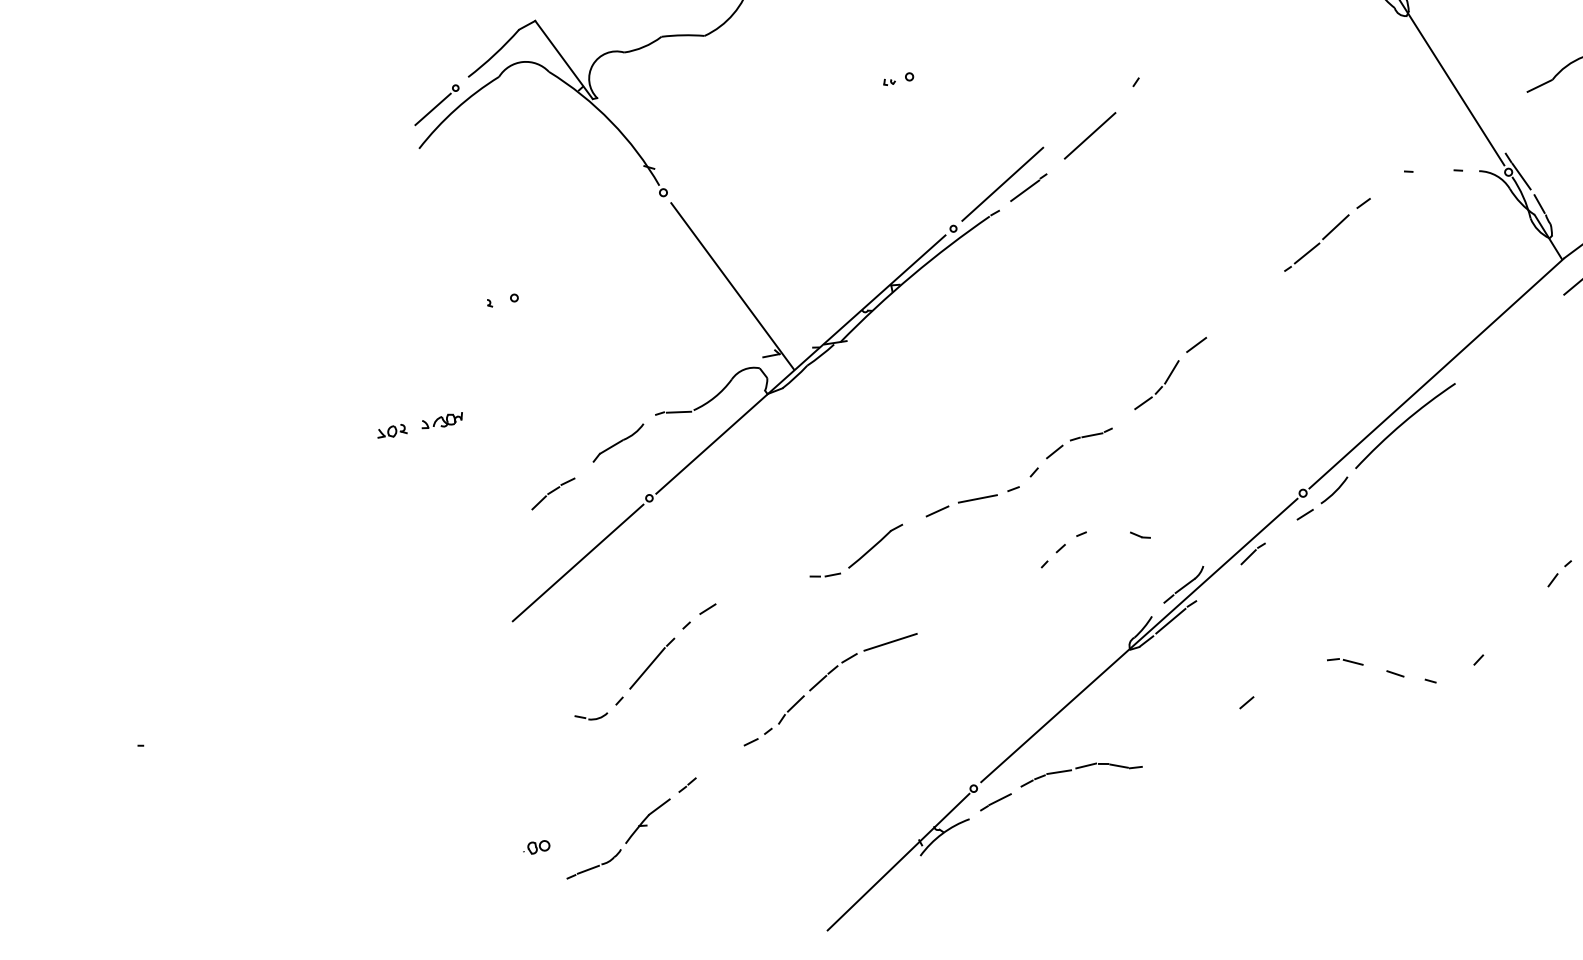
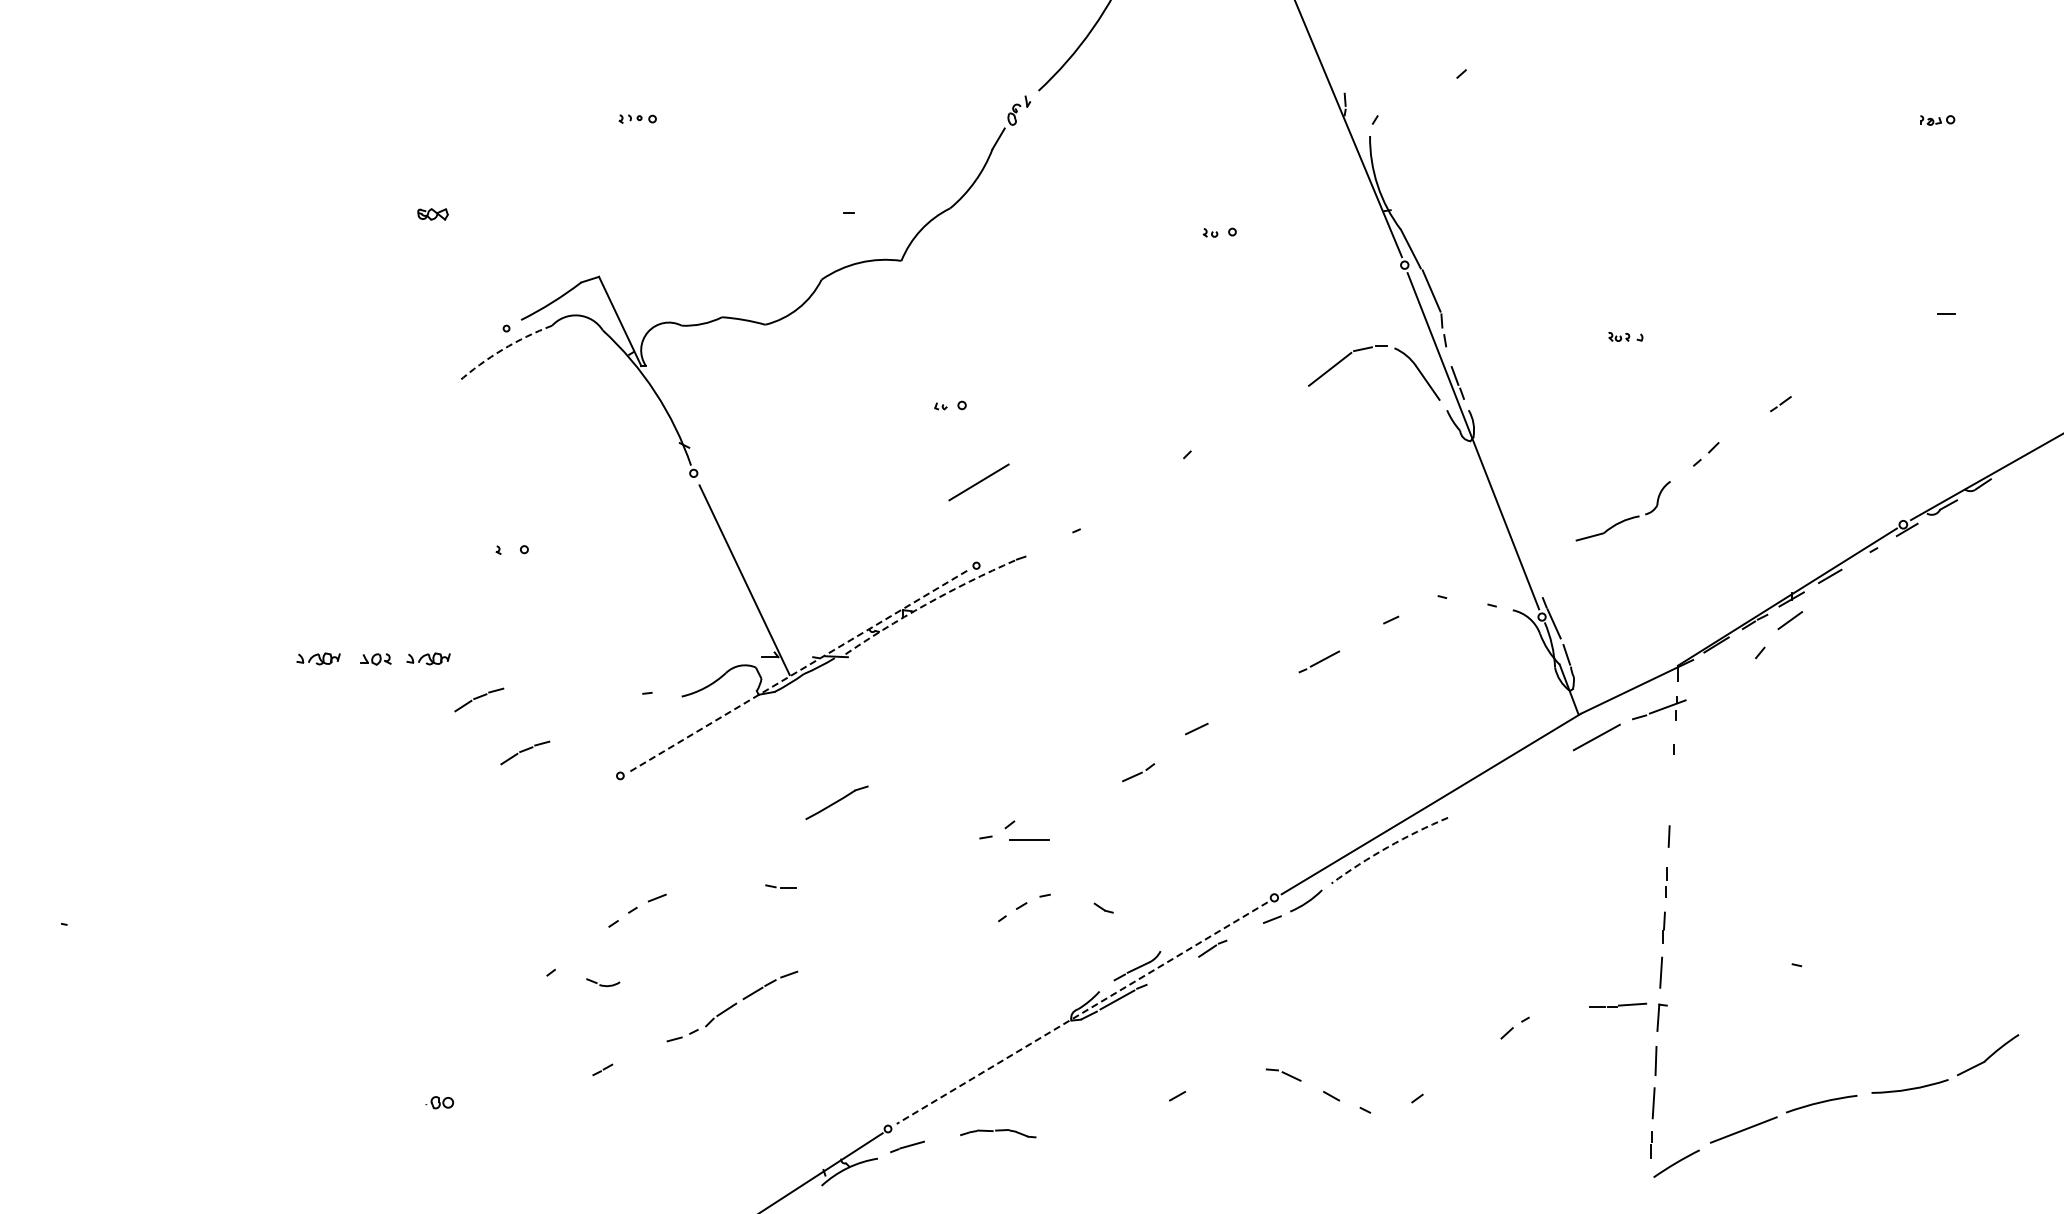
line: (432, 109) -> (479, 345), removed
arc: (455, 109) -> (502, 349), solid -> dashed
line: (1089, 136) -> (978, 482), moved
line: (1001, 184) -> (1033, 530), removed
line: (1025, 190) -> (1055, 541), removed
line: (1335, 227) -> (1358, 638), removed
arc: (911, 275) -> (925, 604), solid -> dashed
line: (800, 365) -> (797, 672), solid -> dashed
line: (1171, 372) -> (1166, 751), removed
line: (678, 412) -> (666, 695), removed
arc: (1402, 423) -> (1387, 847), solid -> dashed
part: (336, 441) -> (318, 658), added
part: (617, 442) -> (599, 714), removed
part: (1079, 443) -> (1060, 804), removed
part: (499, 450) -> (479, 699), added
line: (977, 498) -> (1029, 839), moved
line: (937, 510) -> (905, 844), removed
part: (875, 546) -> (836, 802), moved
line: (577, 562) -> (536, 826), removed
line: (1138, 640) -> (1081, 1013), solid -> dashed
line: (890, 642) -> (833, 966), removed
line: (647, 668) -> (585, 945), removed
part: (591, 716) -> (603, 982), moved
part: (1081, 772) -> (998, 1133), size x0.6
part: (625, 842) -> (529, 1115), removed

